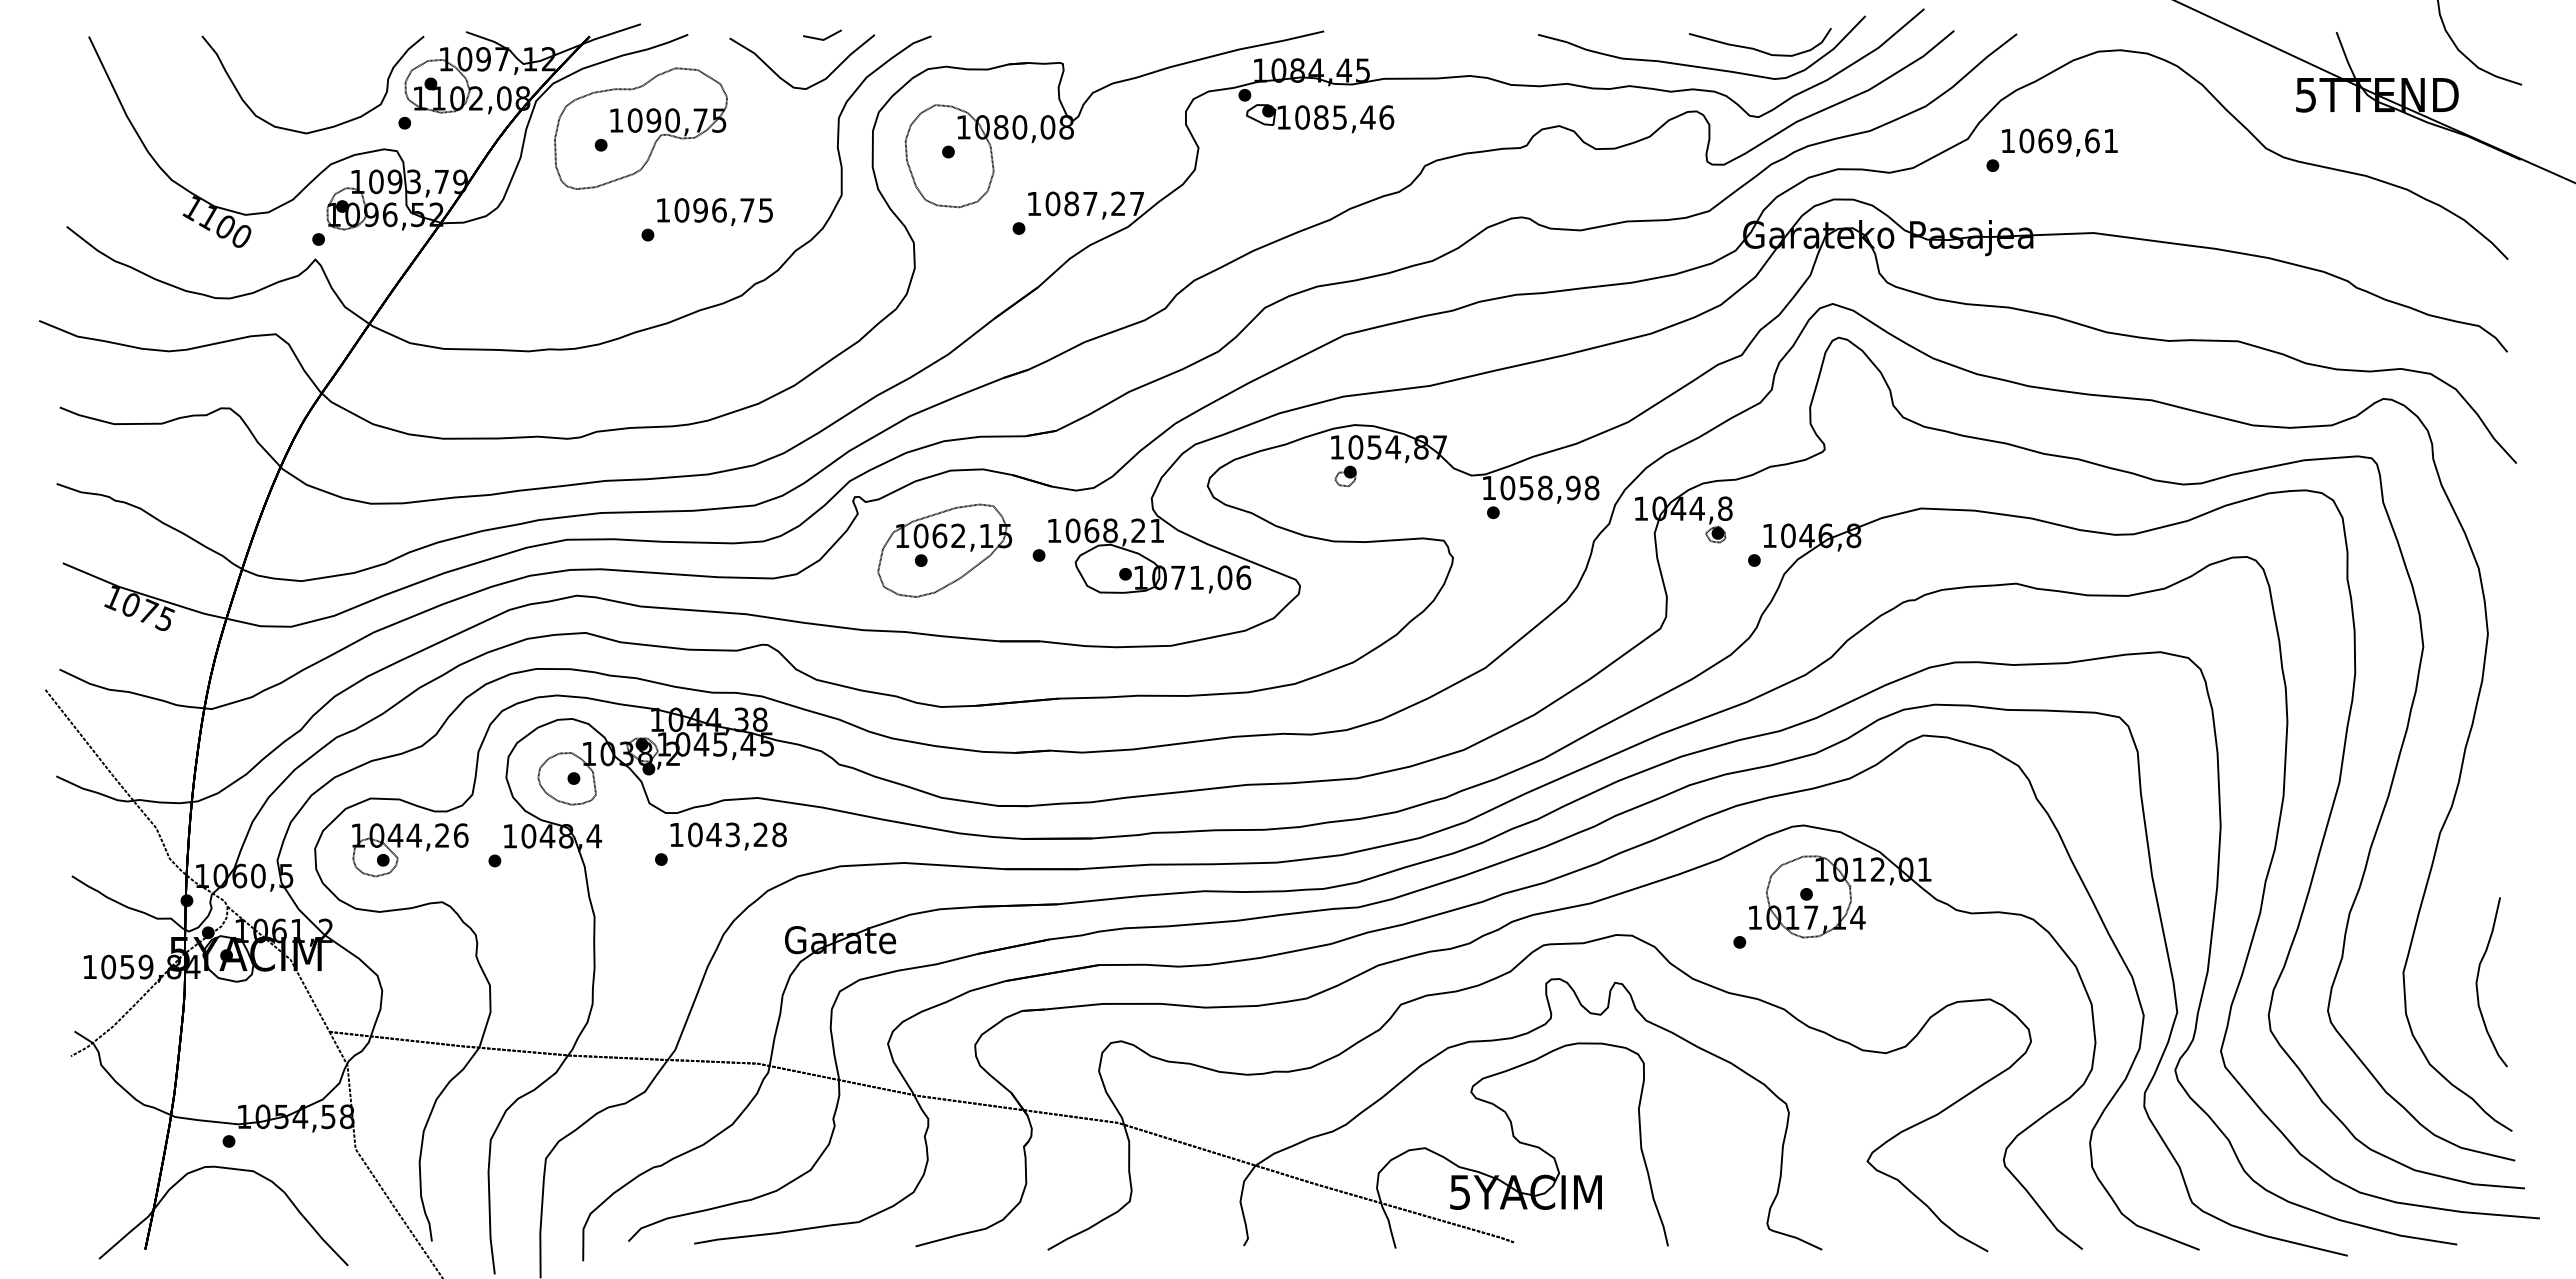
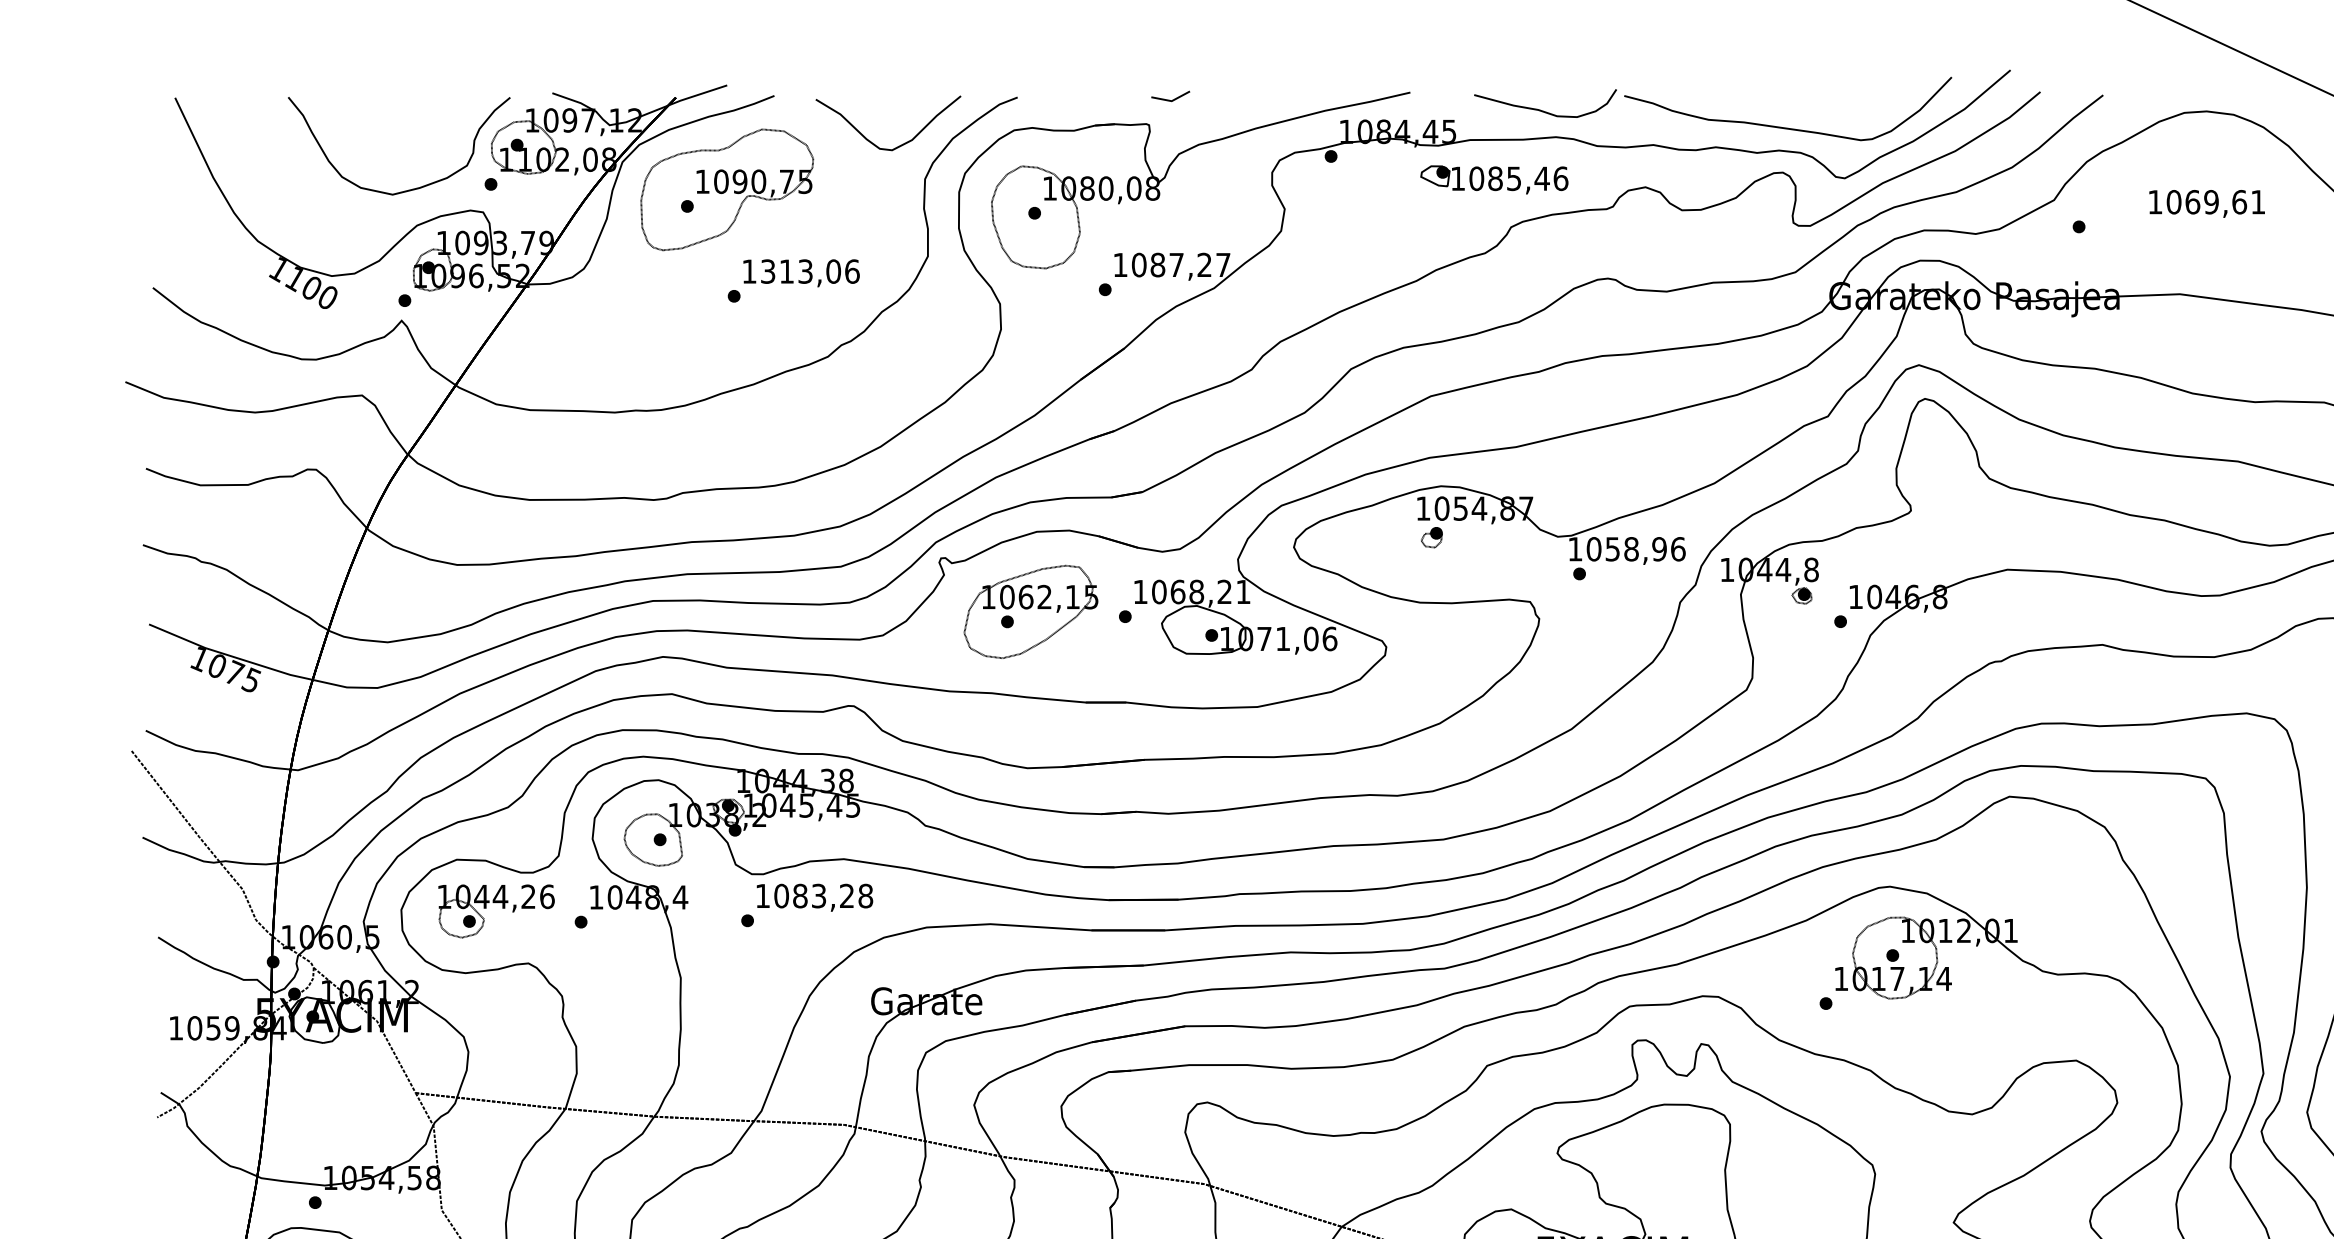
line: (822, 38) -> (1170, 99), moved
curve: (1758, 49) -> (1543, 110), moved
part: (1320, 118) -> (1494, 179), moved
text: (2059, 142) -> (2206, 203), moved
text: (723, 210) -> (809, 271), 1096,75 -> 1313,06
text: (1591, 487) -> (1677, 548), 1058,98 -> 1058,96
text: (713, 834) -> (799, 895), 1043,28 -> 1083,28

